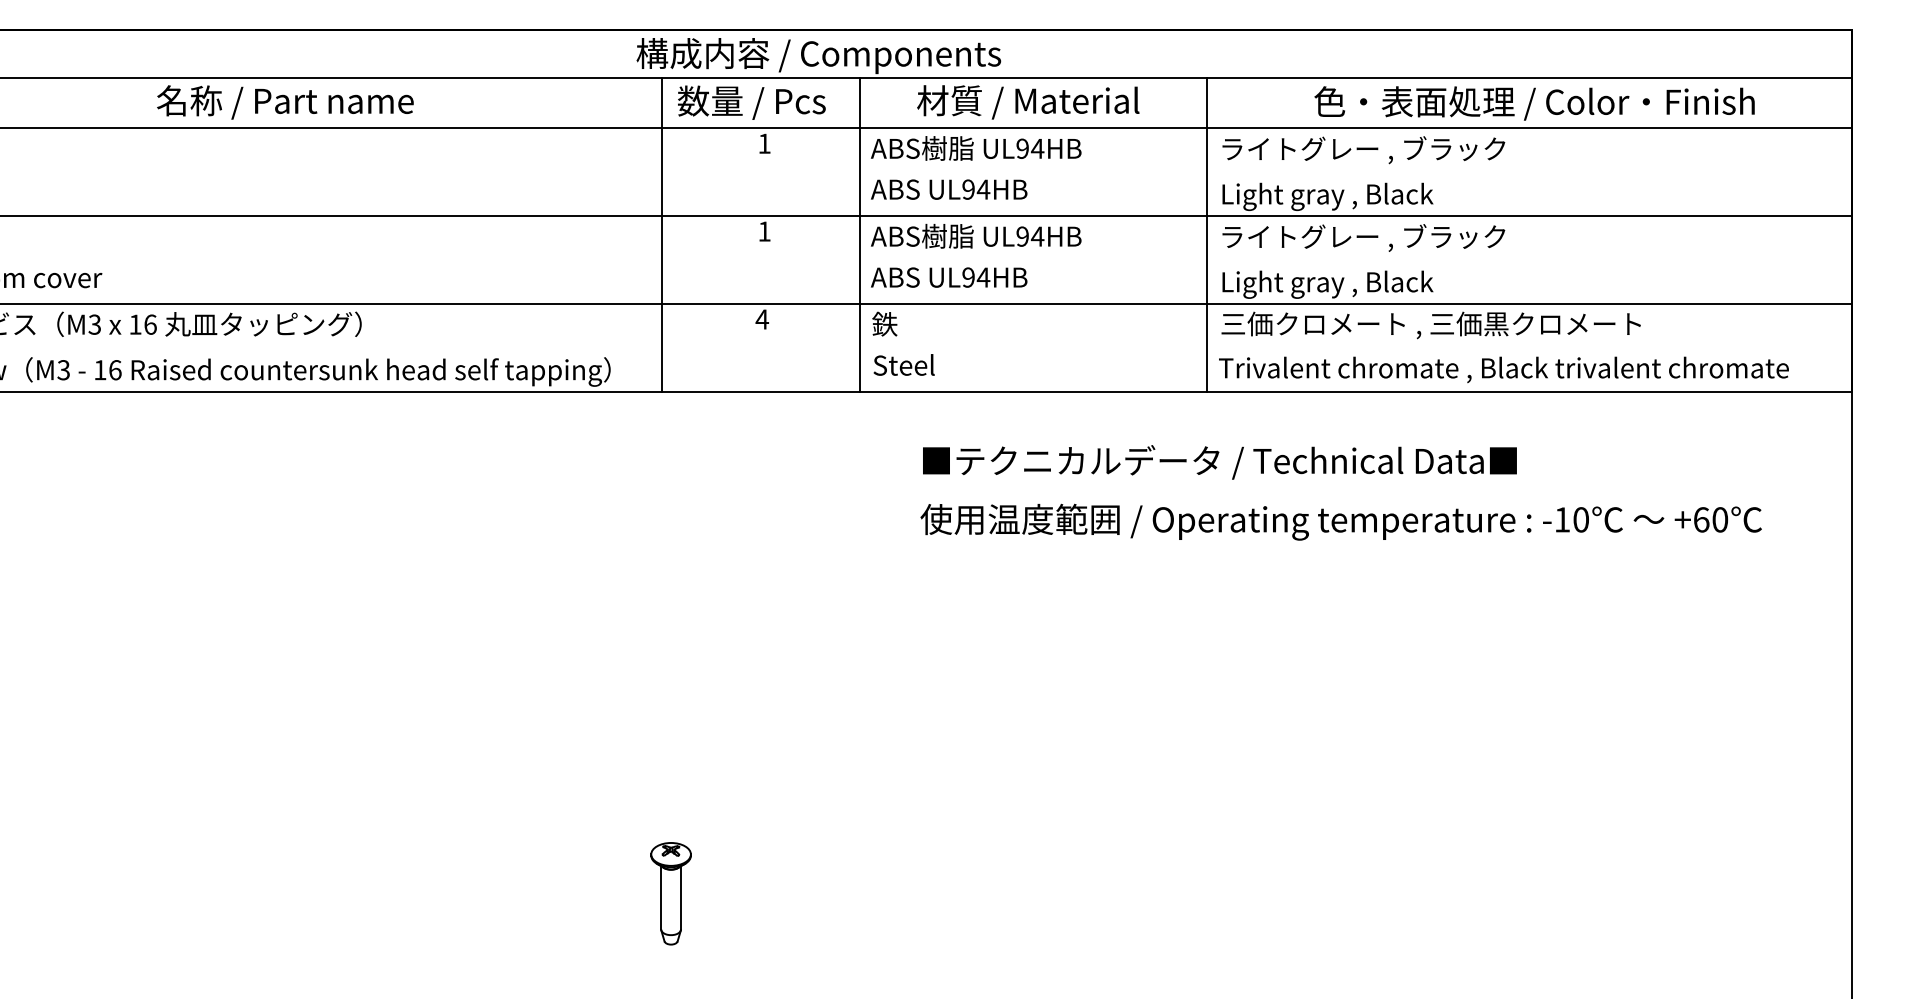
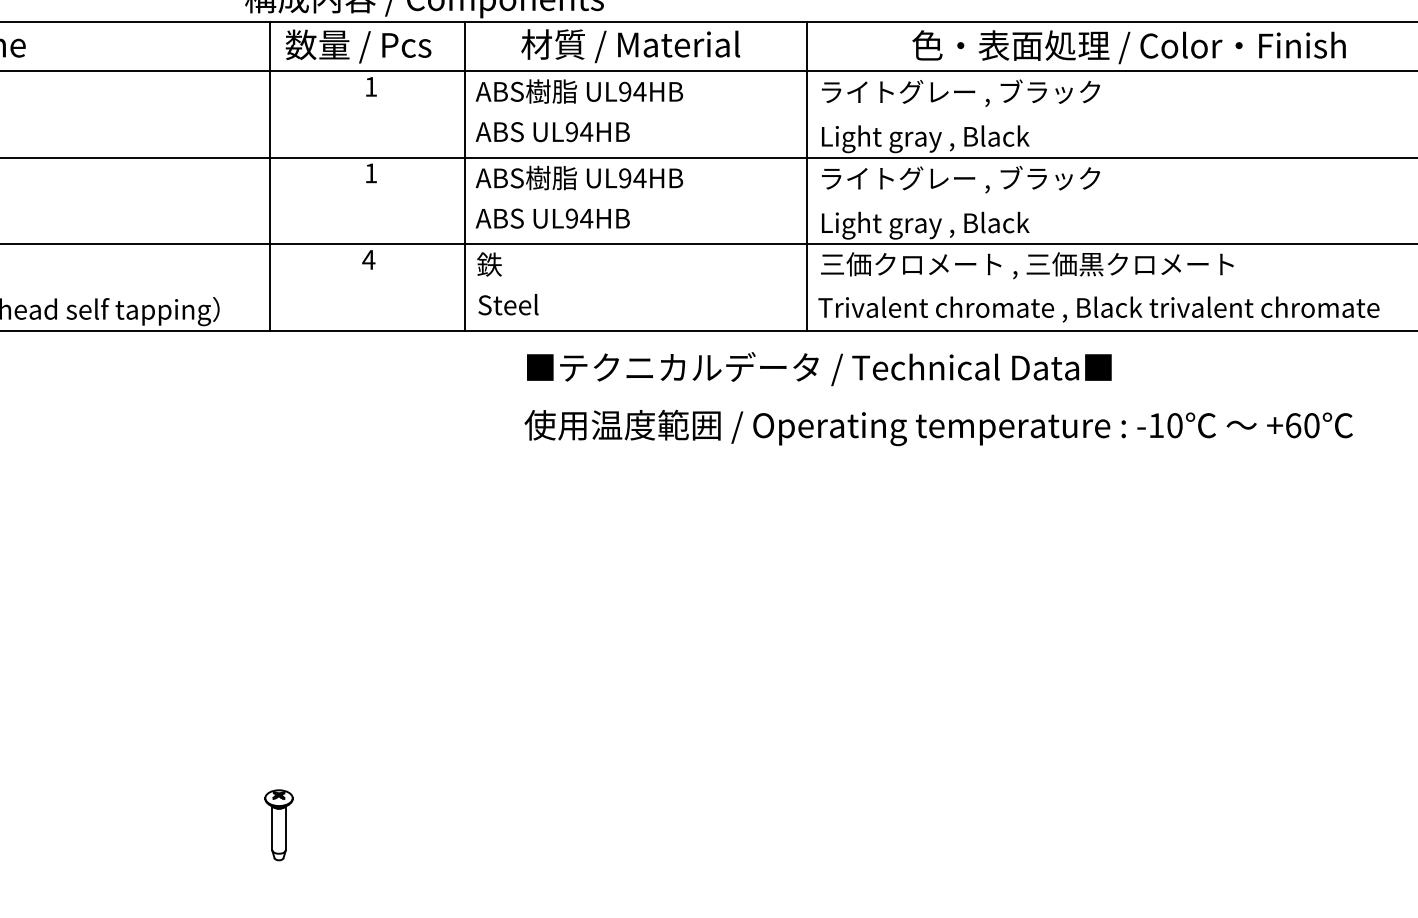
text: (1340, 492) -> (938, 398), moved
part: (670, 893) -> (278, 824), size x0.7

